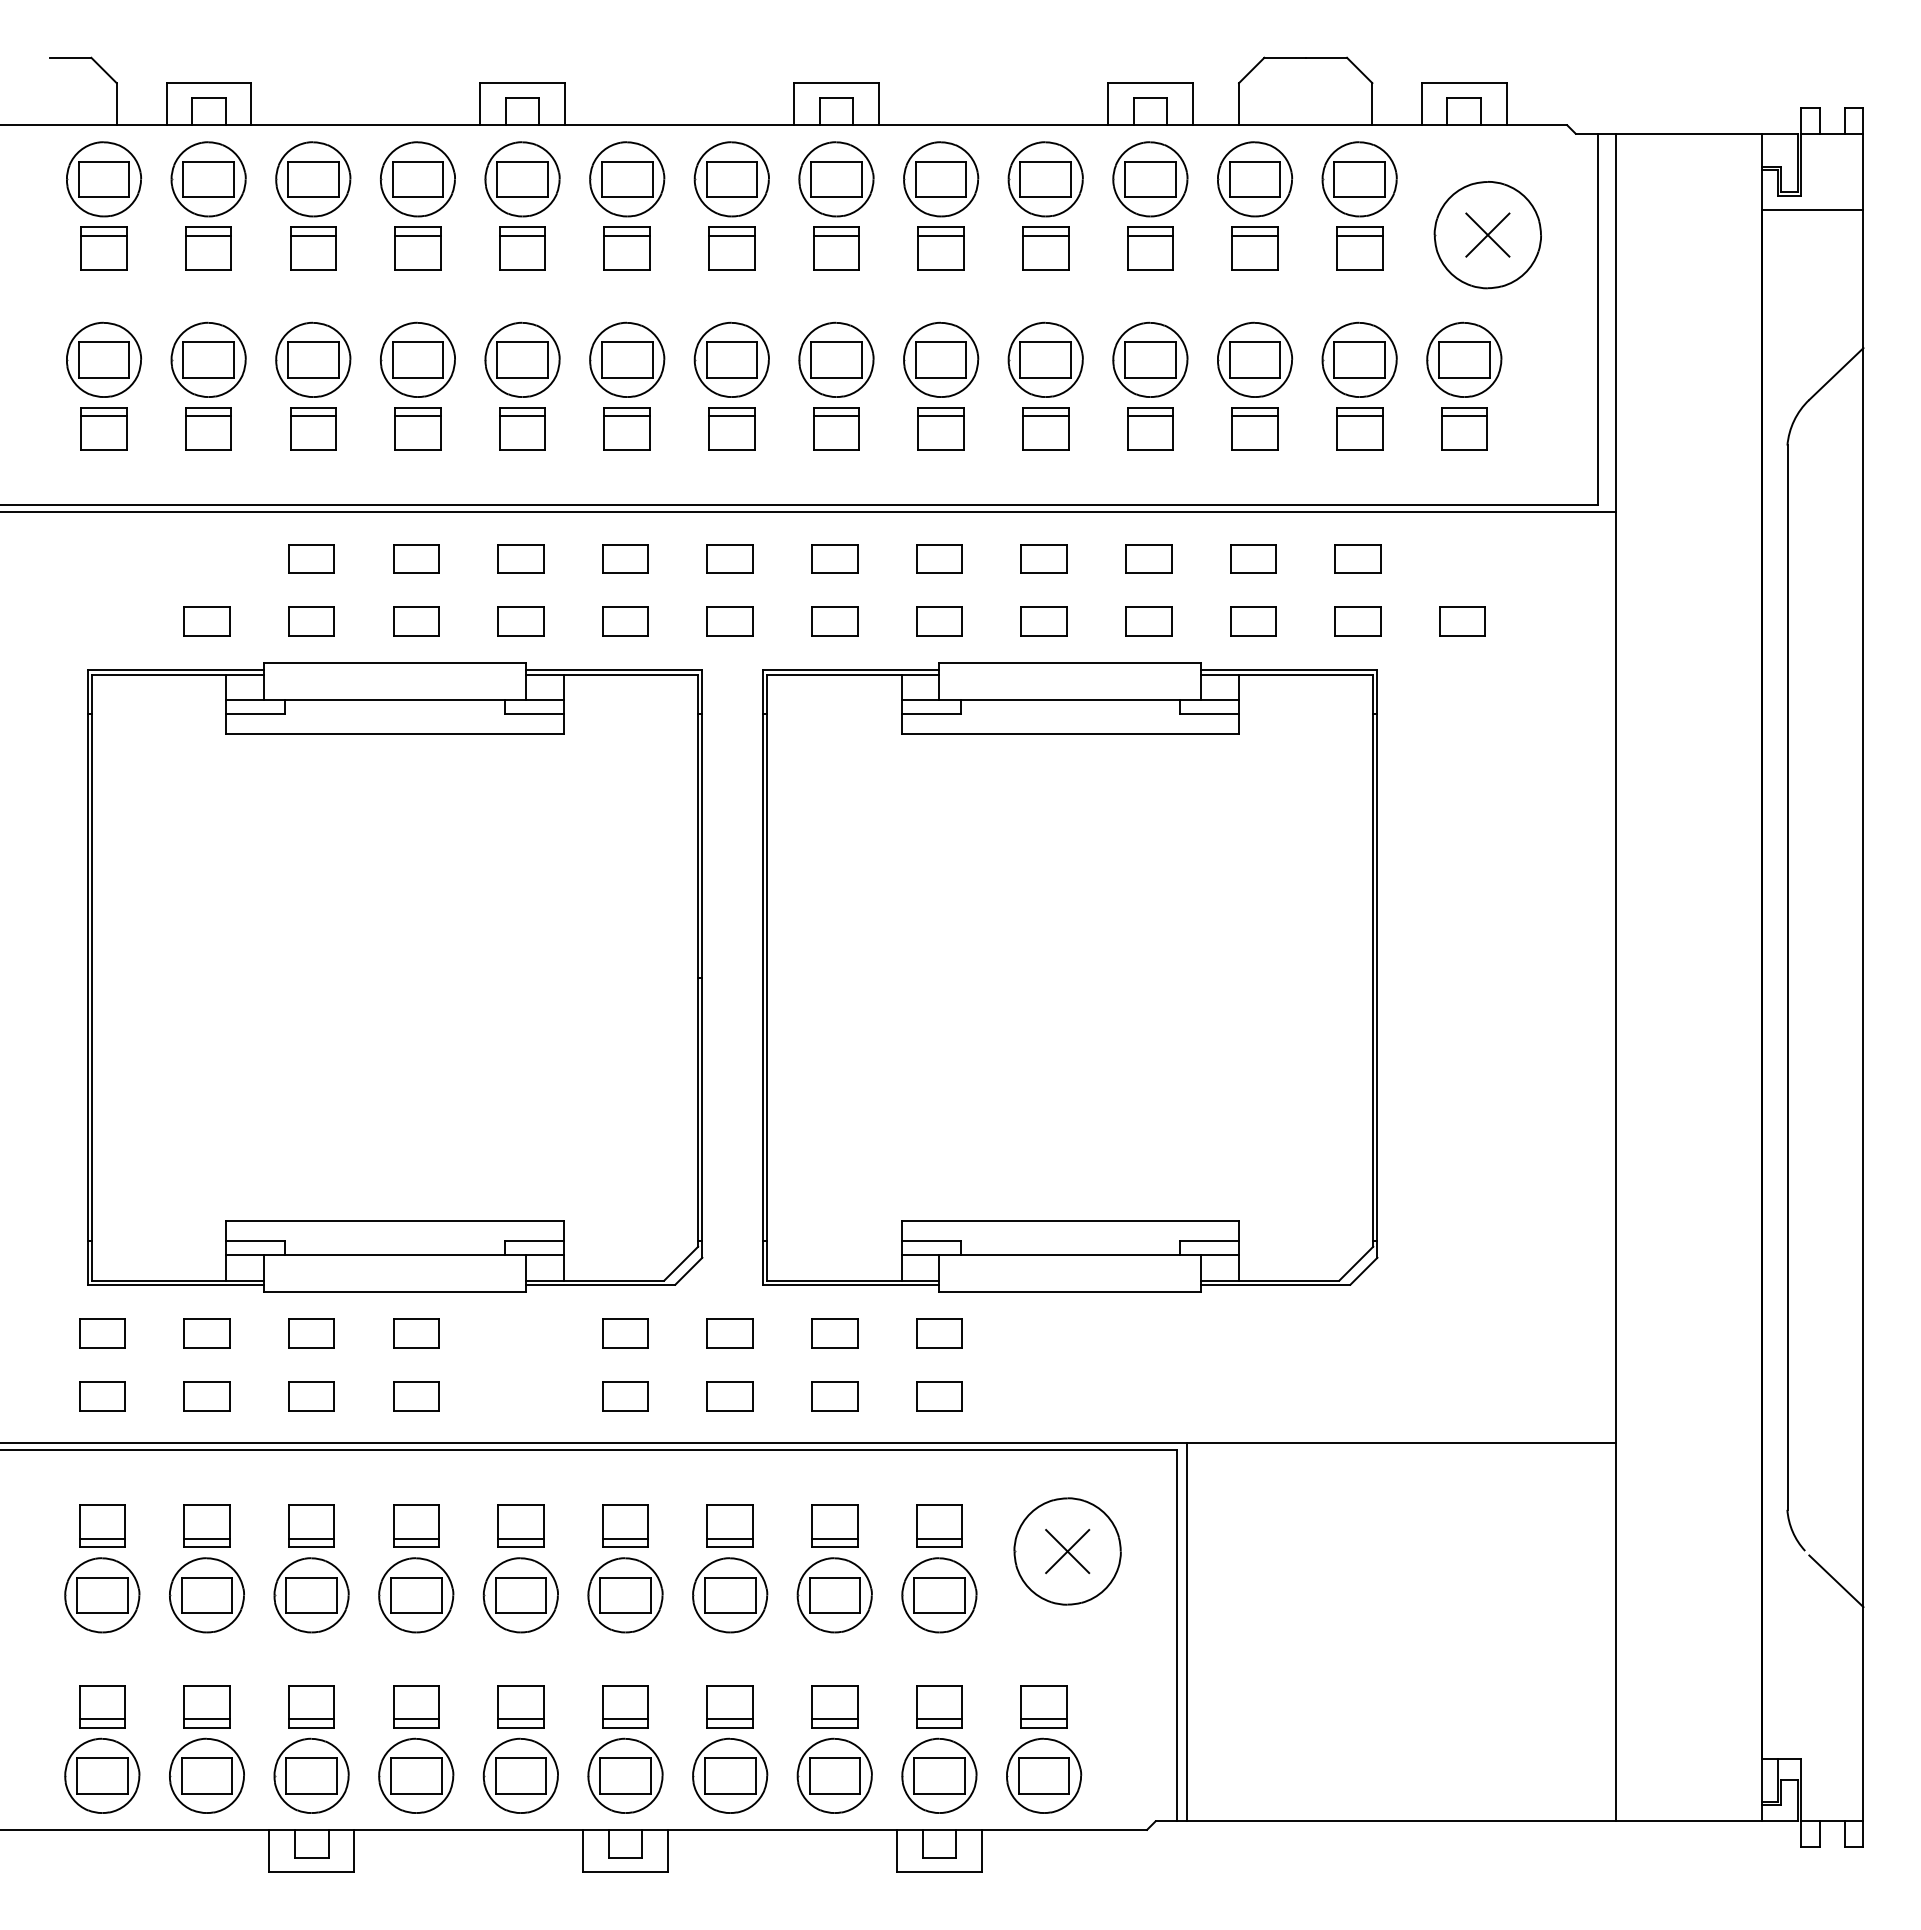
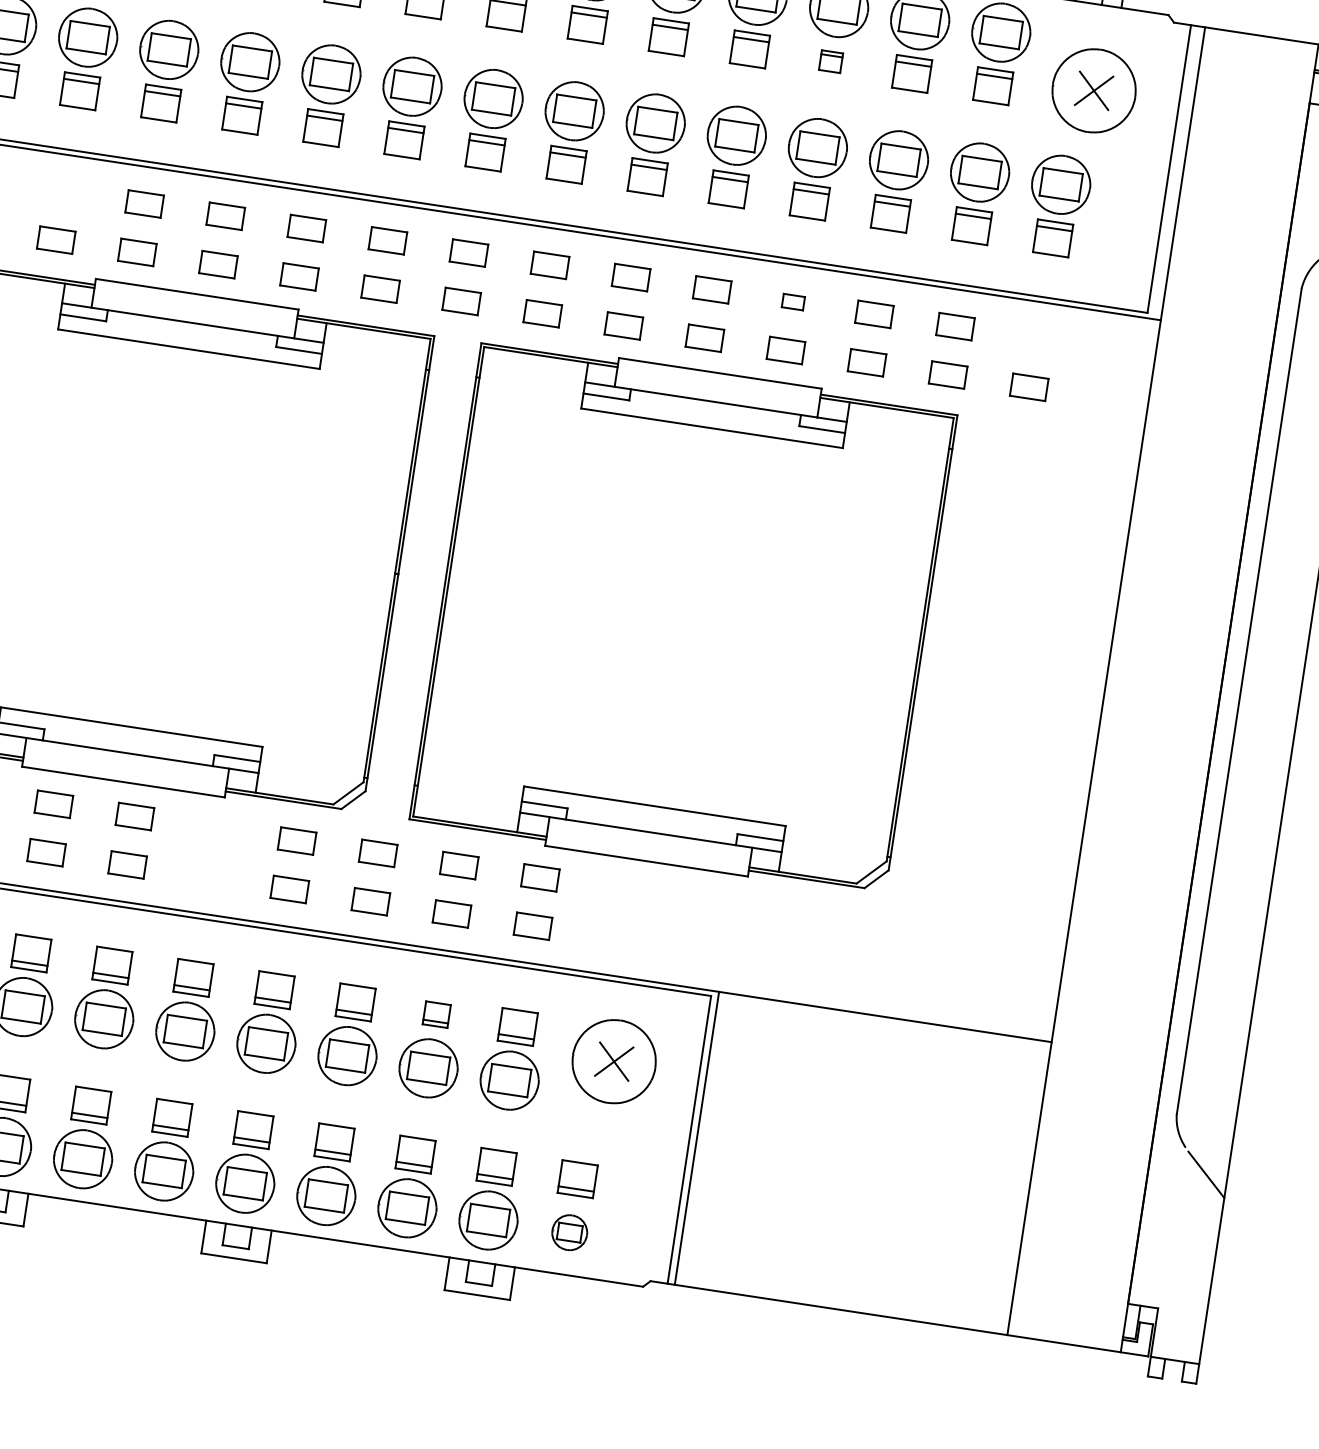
part: (1150, 248) -> (831, 61), size x0.6
part: (1148, 558) -> (793, 301), size x0.6
part: (834, 1525) -> (436, 1014), size x0.7
part: (1044, 1775) -> (569, 1232), size x0.6

